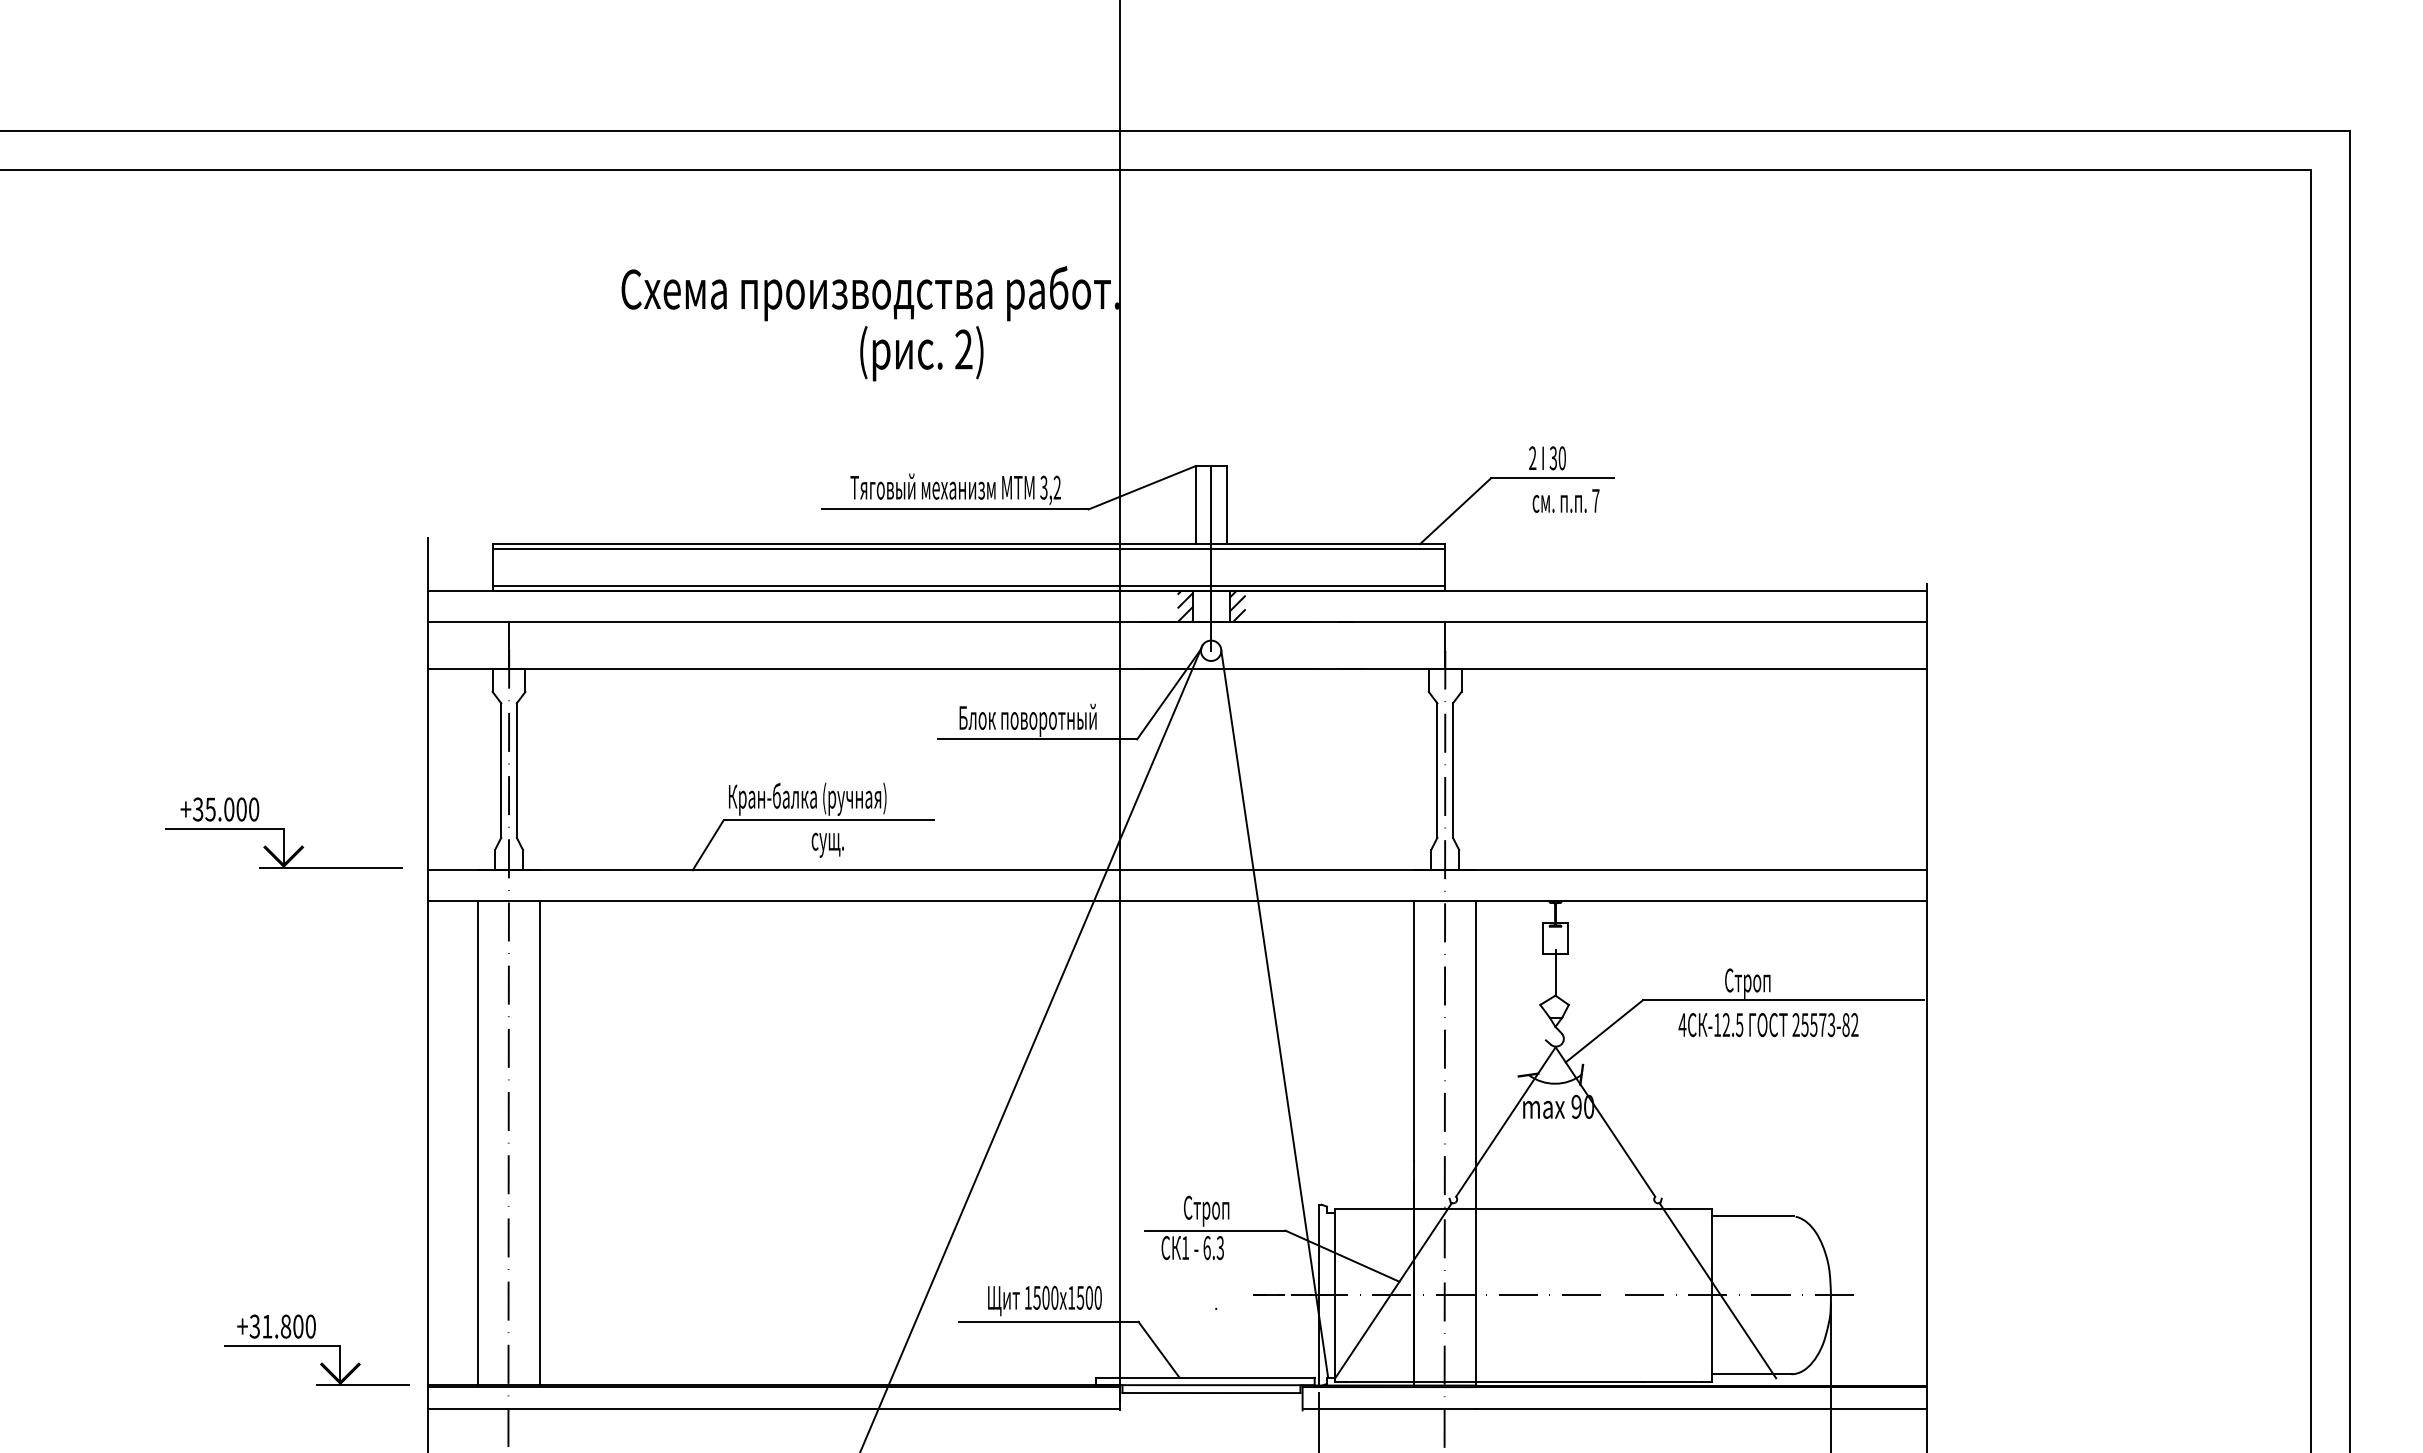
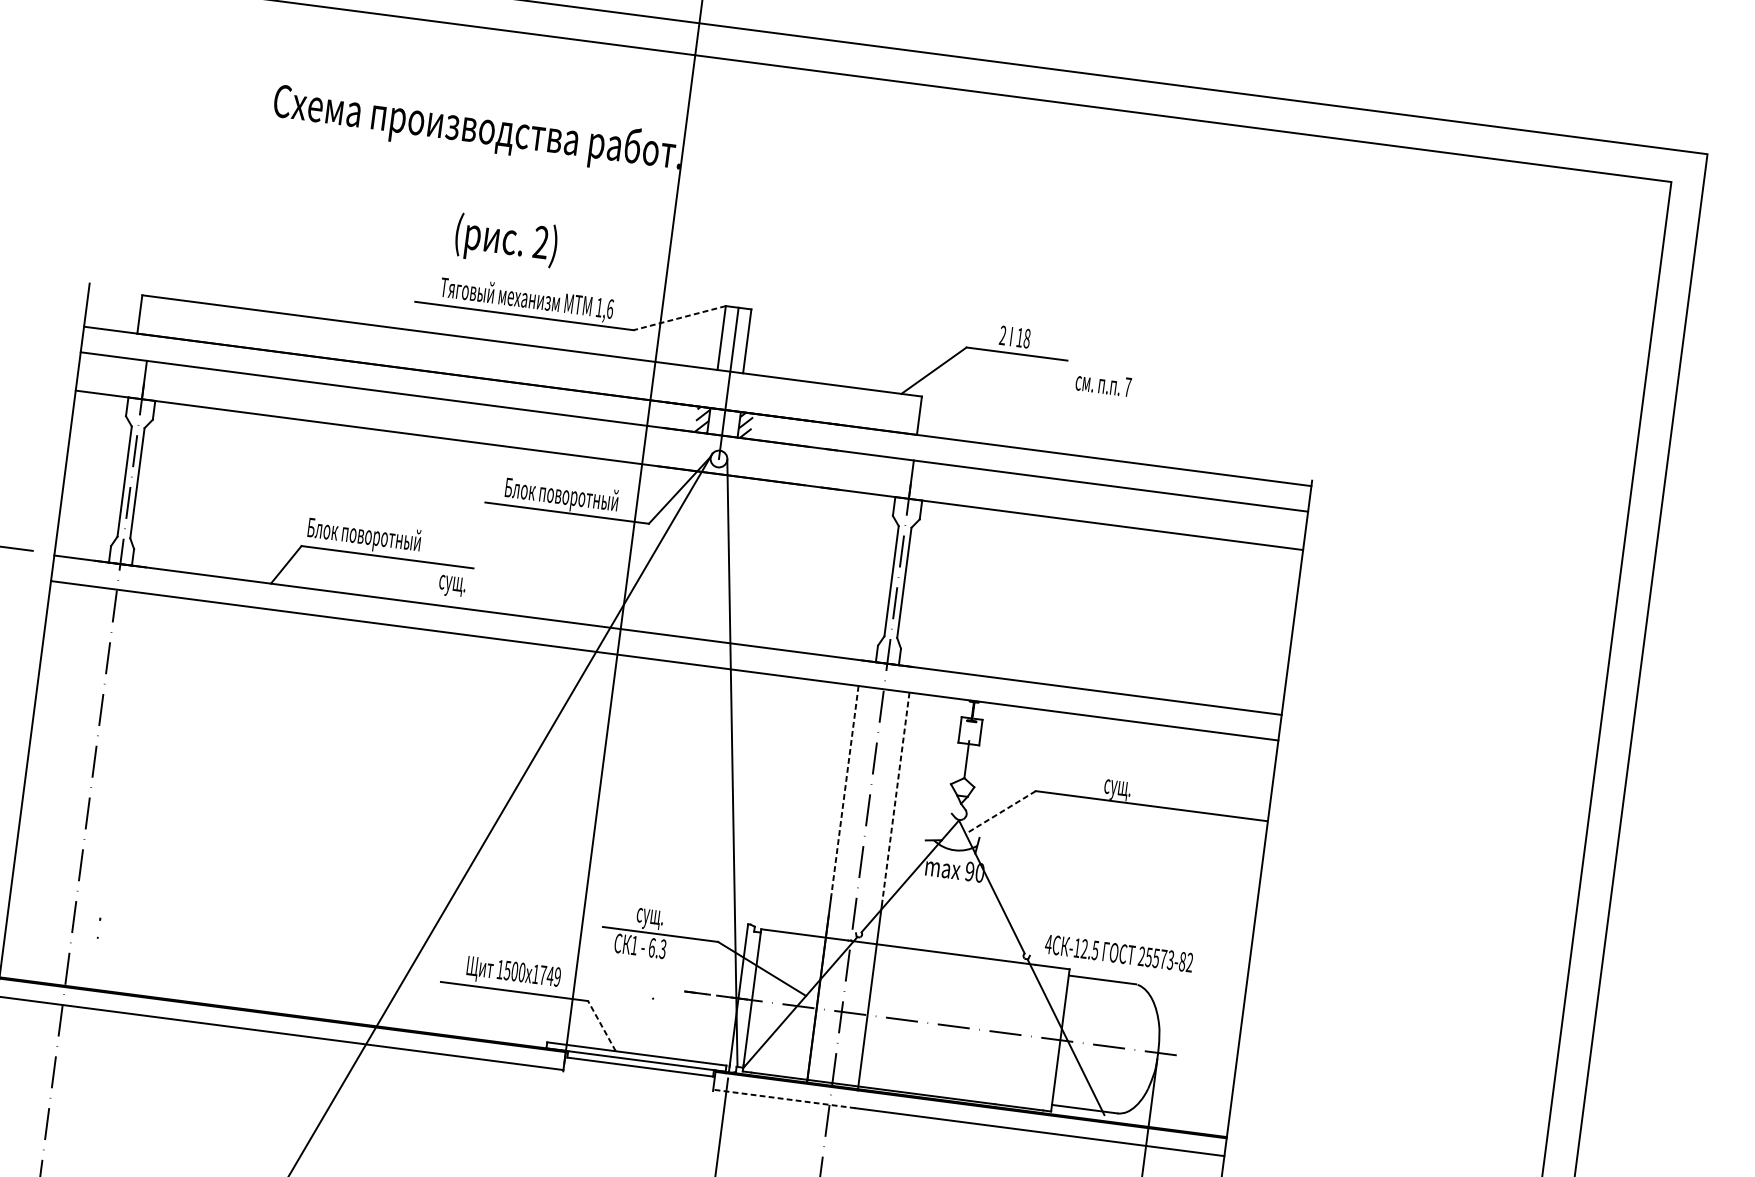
text: (921, 353) -> (505, 241), moved
text: (1557, 458) -> (1023, 338), 30 -> 18
text: (1050, 487) -> (604, 308), 3,2 -> 1,6
line: (1142, 487) -> (680, 317), solid -> dashed
text: (1565, 500) -> (1103, 383), moved
line: (969, 548) -> (531, 349), removed
line: (969, 586) -> (527, 380), removed
text: (808, 798) -> (373, 537), Кран-балка (ручная) -> Блок поворотный
text: (827, 844) -> (452, 585), moved
text: (1747, 983) -> (1122, 788), Строп -> сущ.
text: (1768, 1025) -> (1118, 953), moved
line: (1414, 1031) -> (845, 792), solid -> dashed
line: (1476, 1031) -> (895, 799), solid -> dashed
line: (1604, 1031) -> (1000, 812), solid -> dashed
line: (477, 1143) -> (65, 784), removed
line: (540, 1143) -> (117, 791), removed
text: (1206, 1210) -> (655, 917), Строп -> сущ.
text: (1088, 1297) -> (549, 975), 1500 -> 1749
line: (1159, 1349) -> (602, 1025), solid -> dashed
line: (1389, 1408) -> (784, 1098), solid -> dashed

